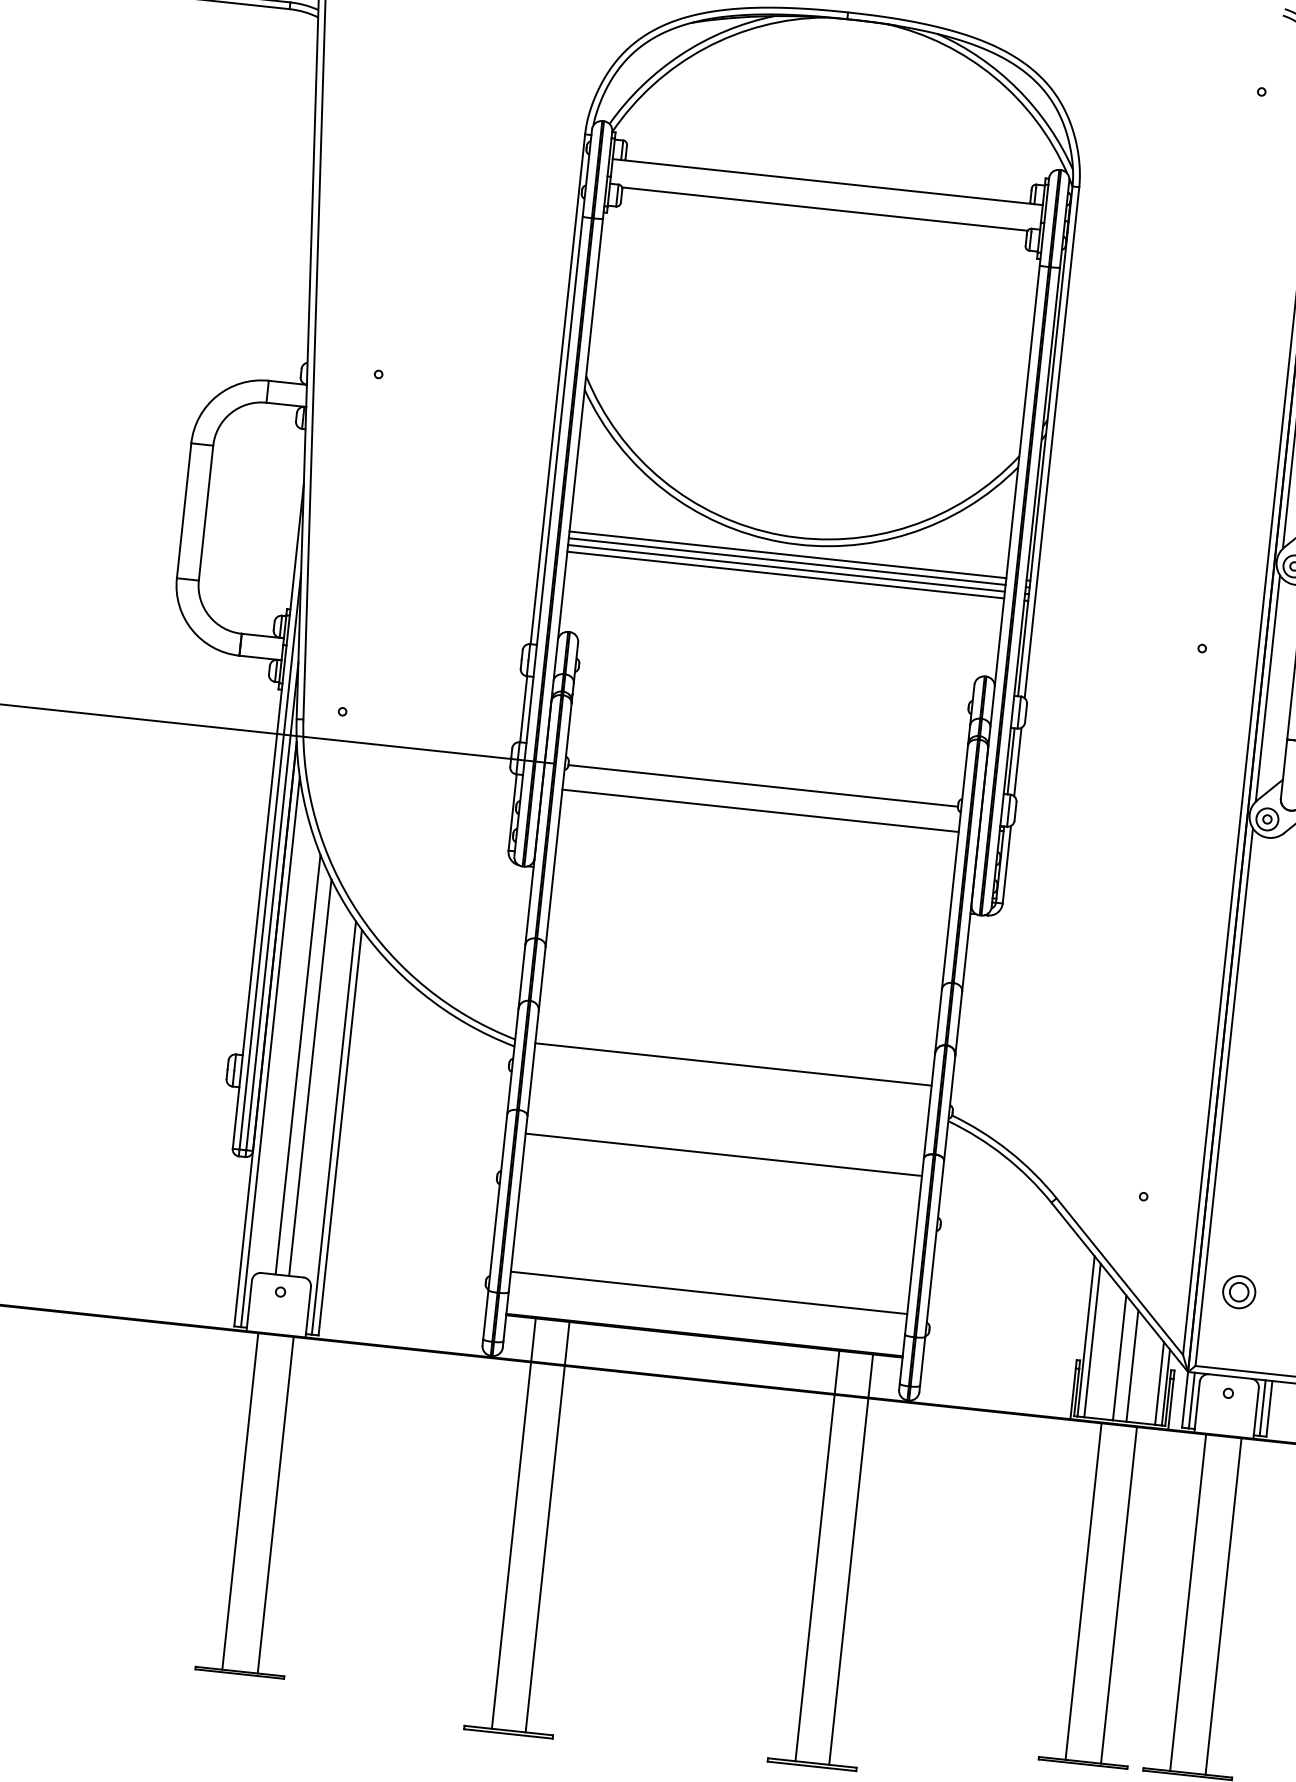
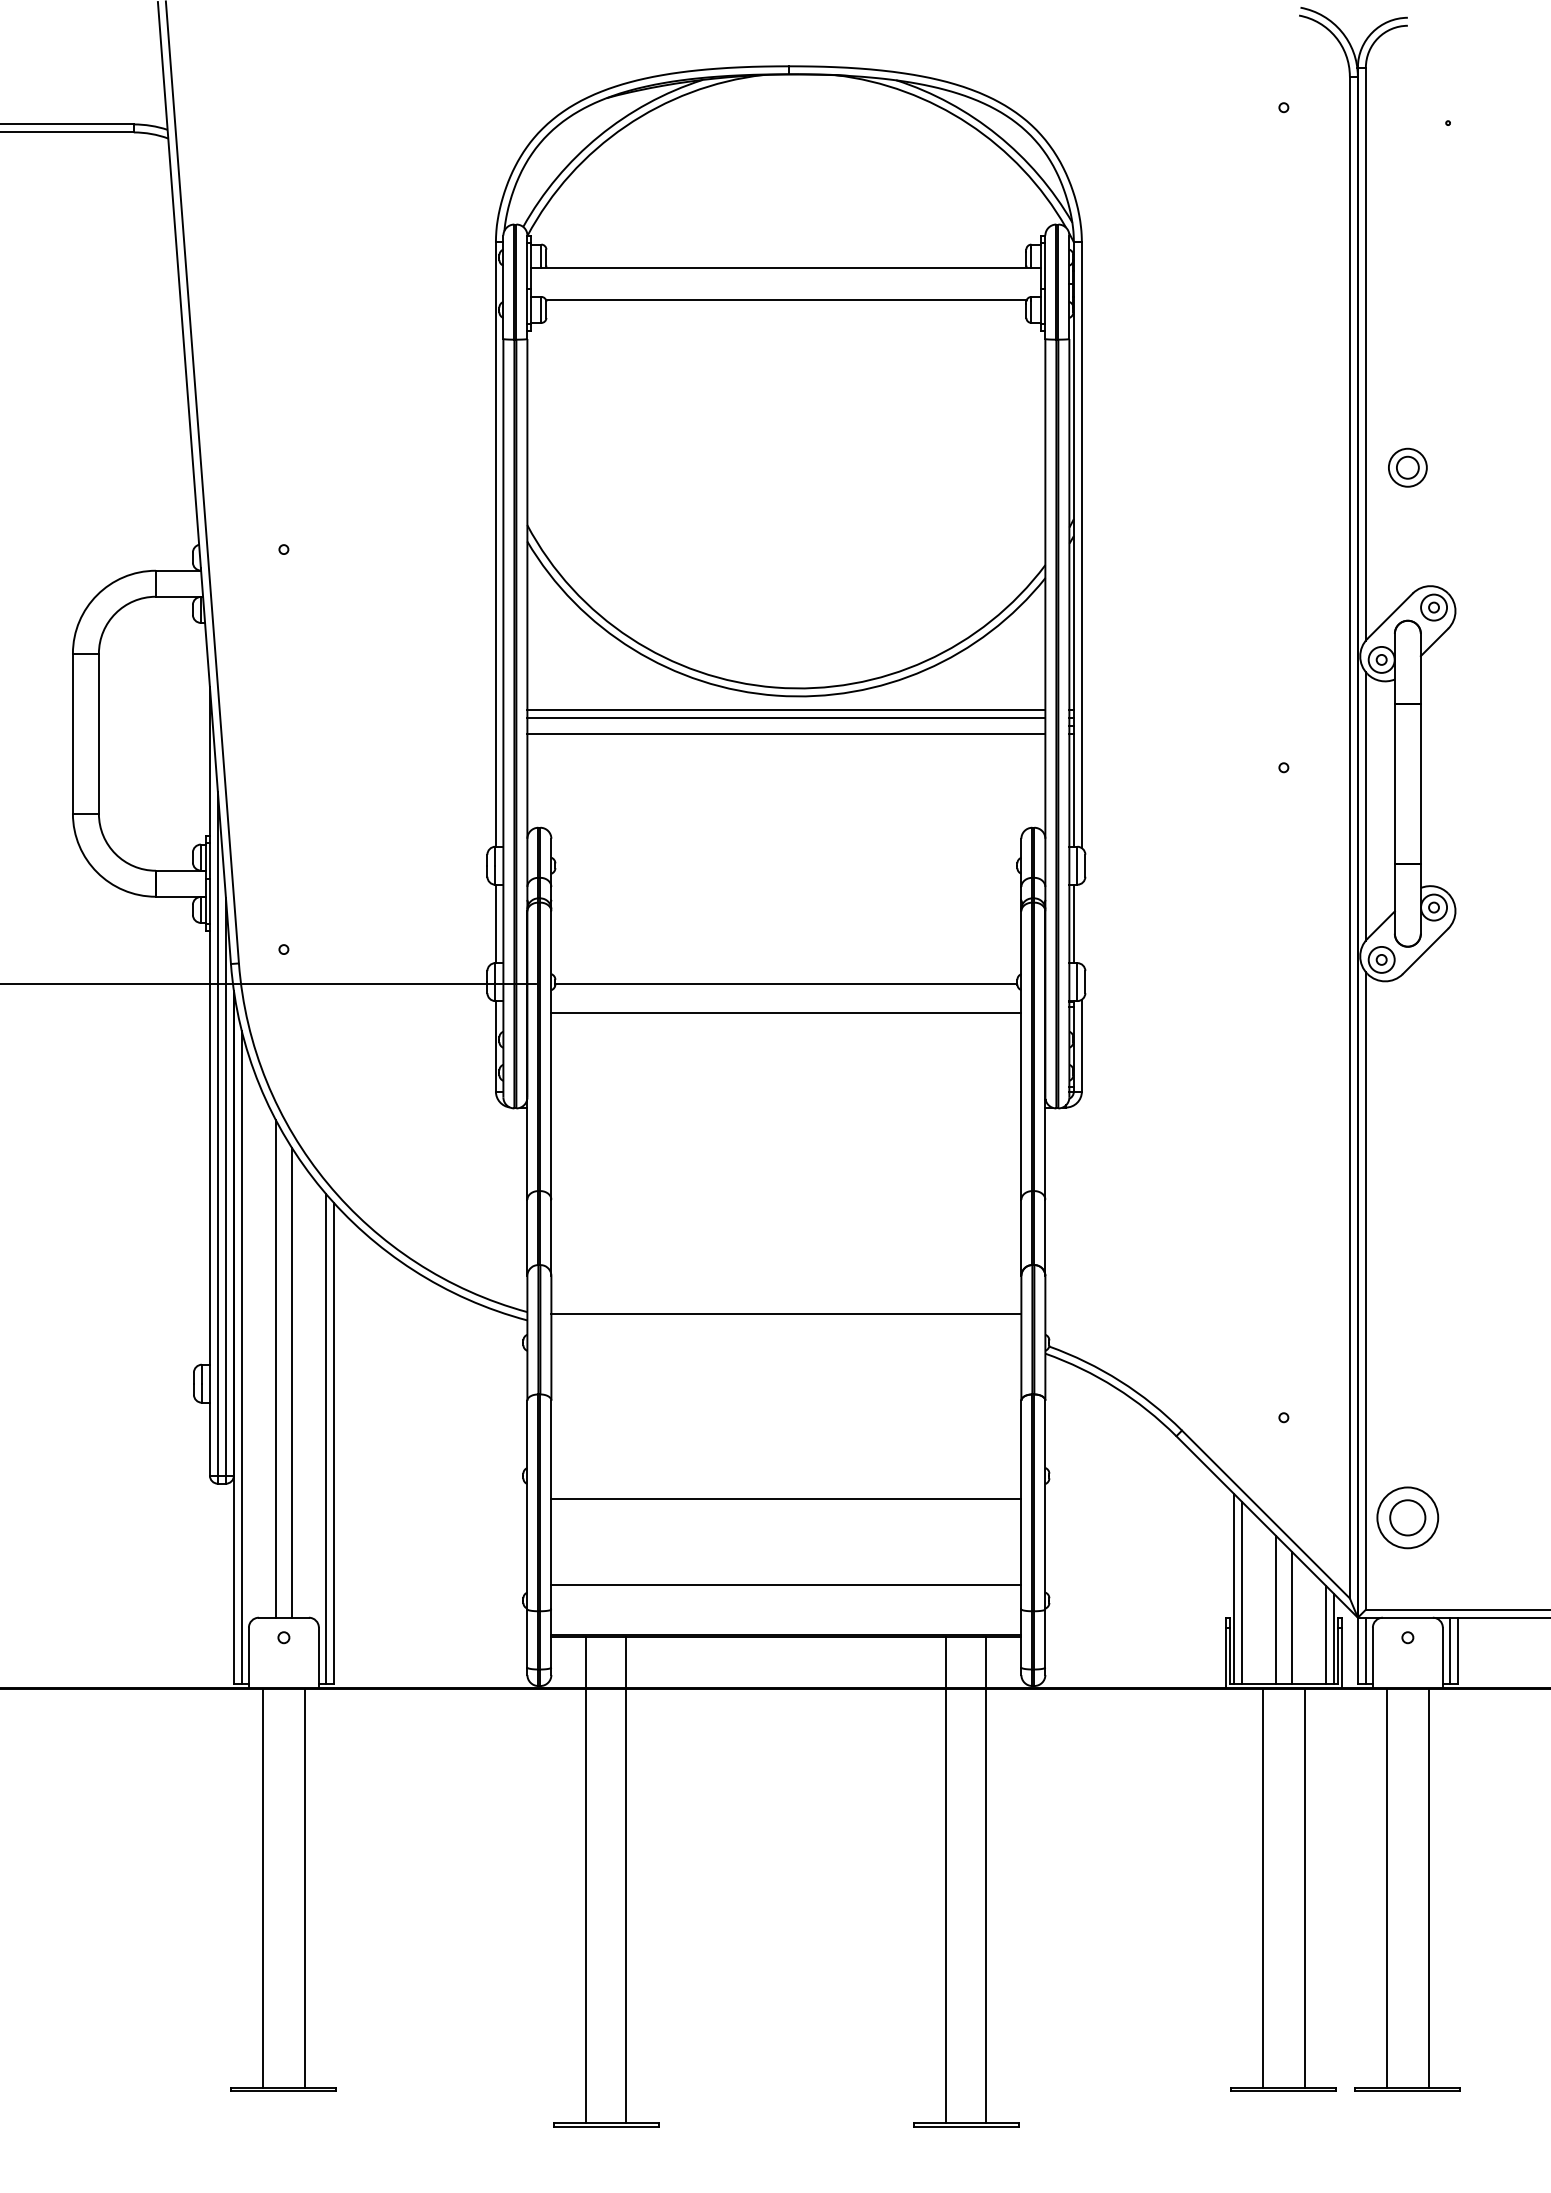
line: (786, 568) -> (786, 725), removed
line: (1017, 761) -> (1081, 923), removed
line: (723, 1155) -> (786, 1499), moved
part: (1238, 1291) -> (1407, 1517), size x1.6

